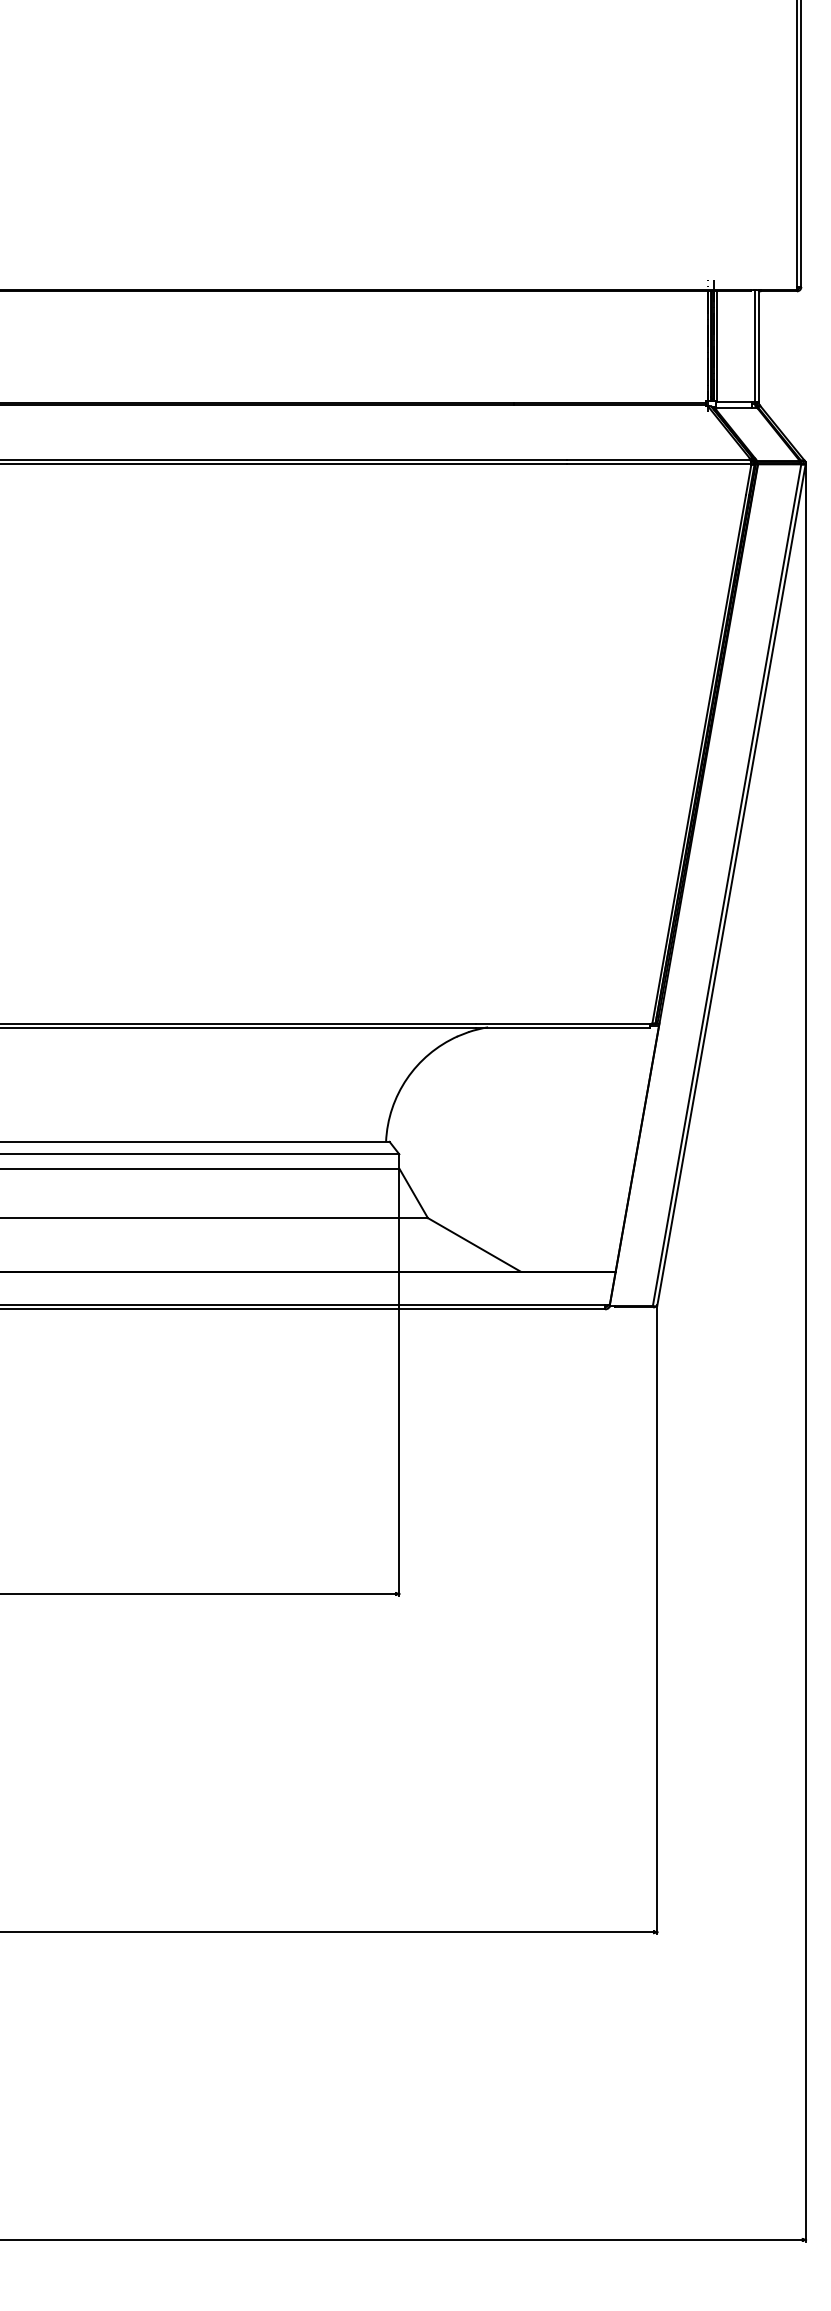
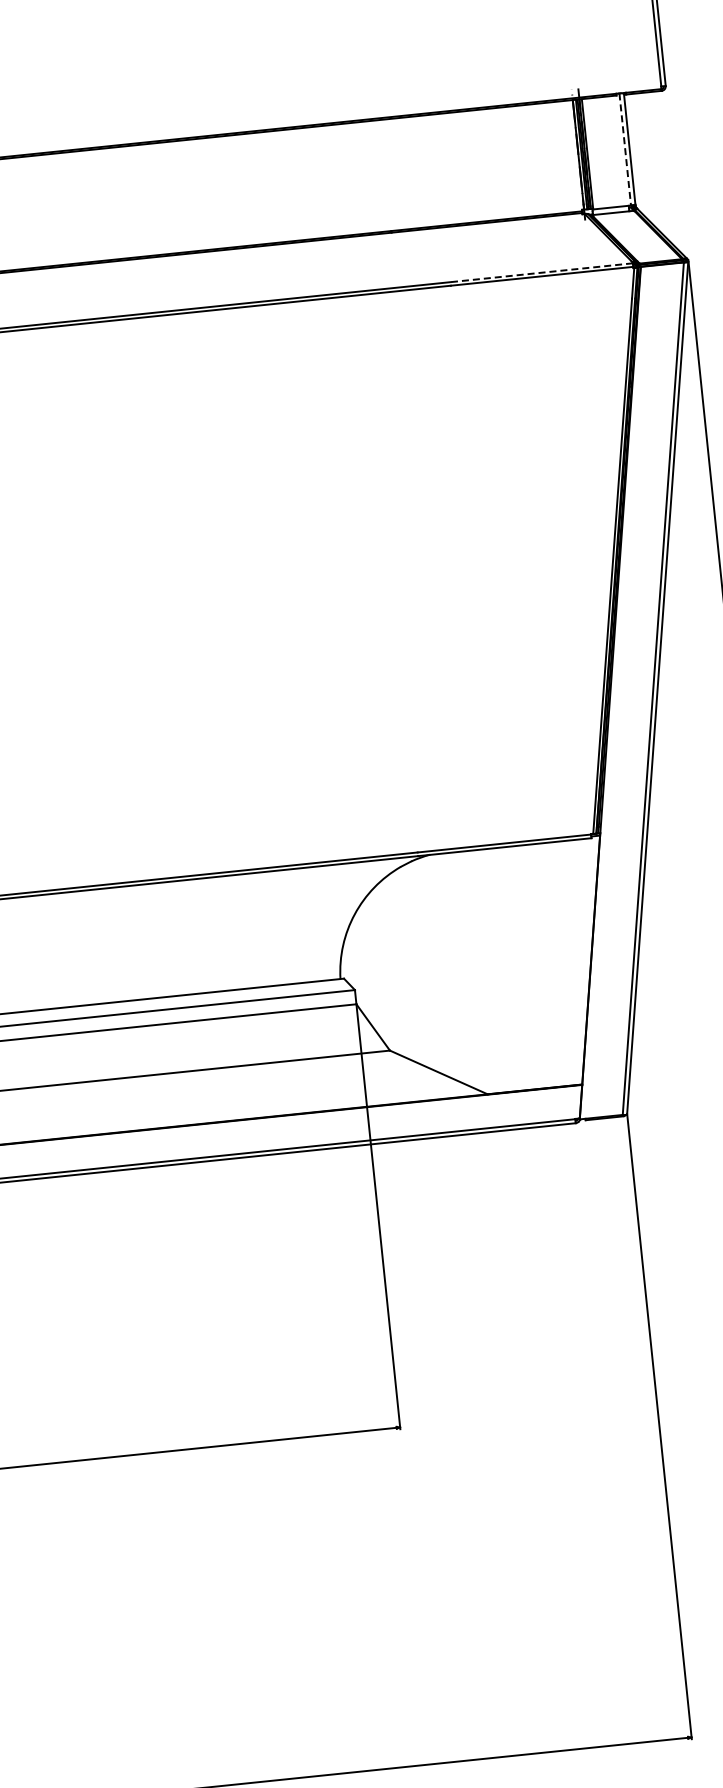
line: (754, 346) -> (625, 150), solid -> dashed
line: (658, 459) -> (541, 272), solid -> dashed

